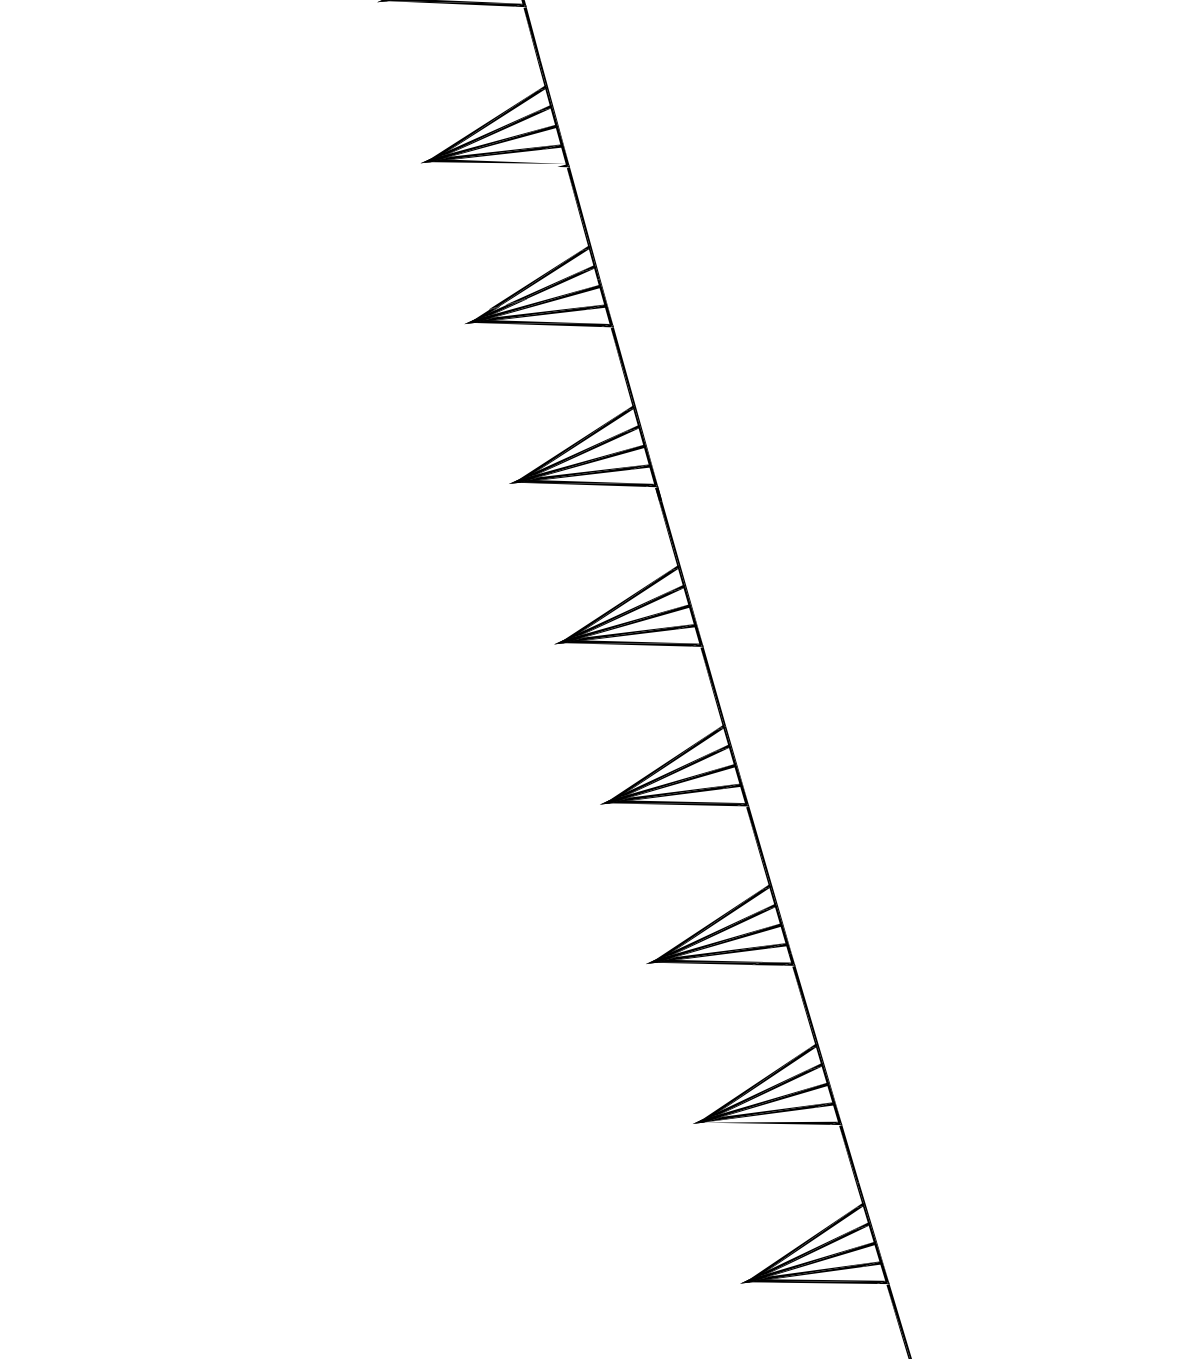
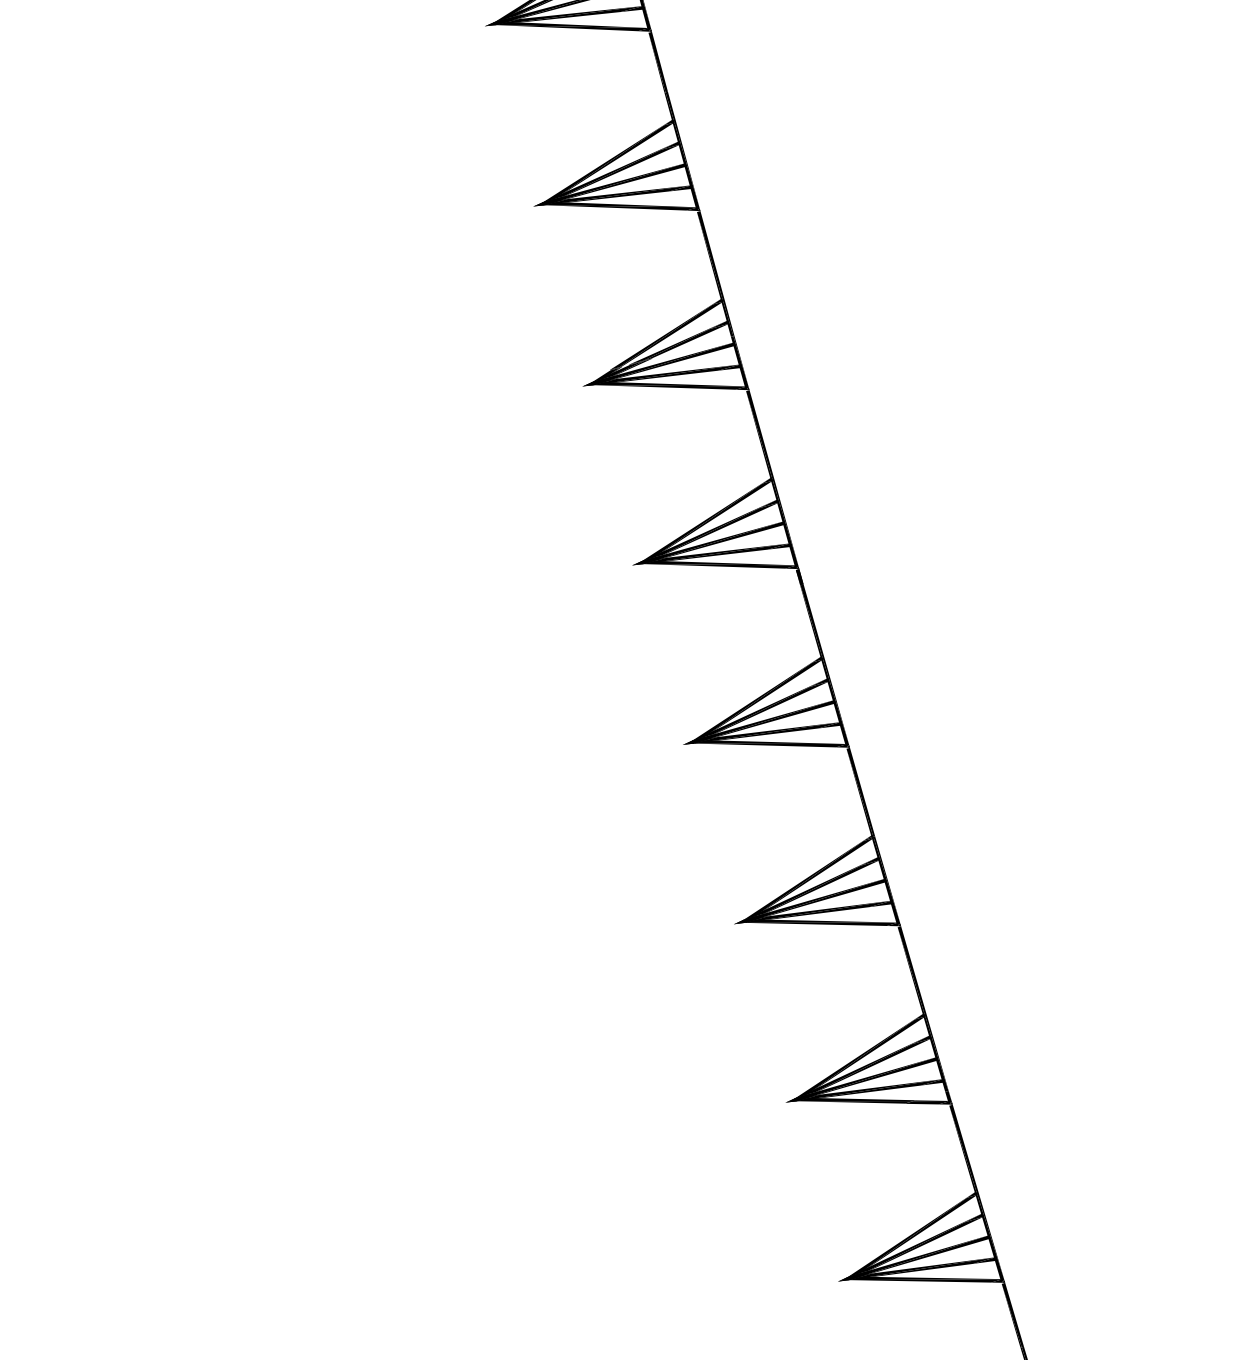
fill: (498, 164) -> (620, 207), added
fill: (771, 1120) -> (925, 1277), added

